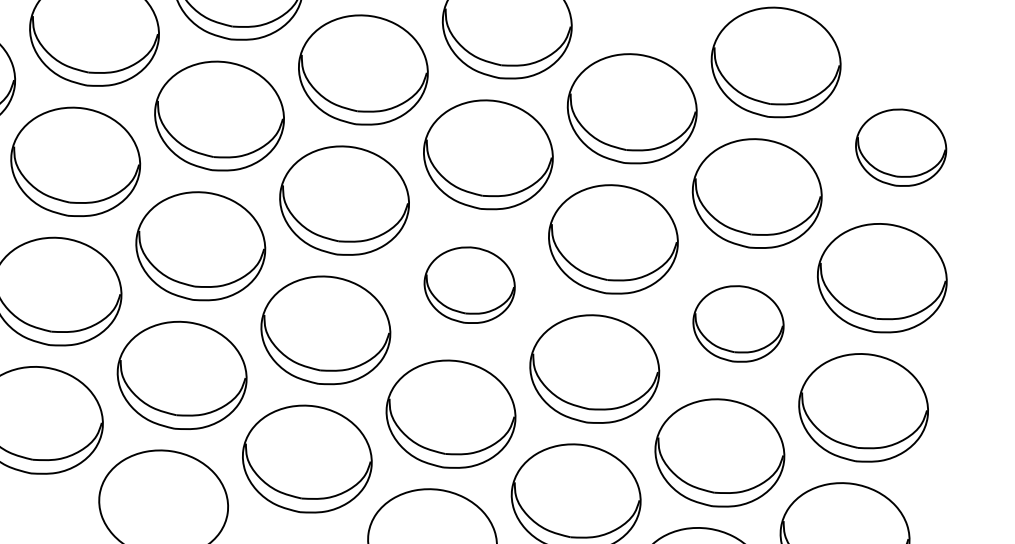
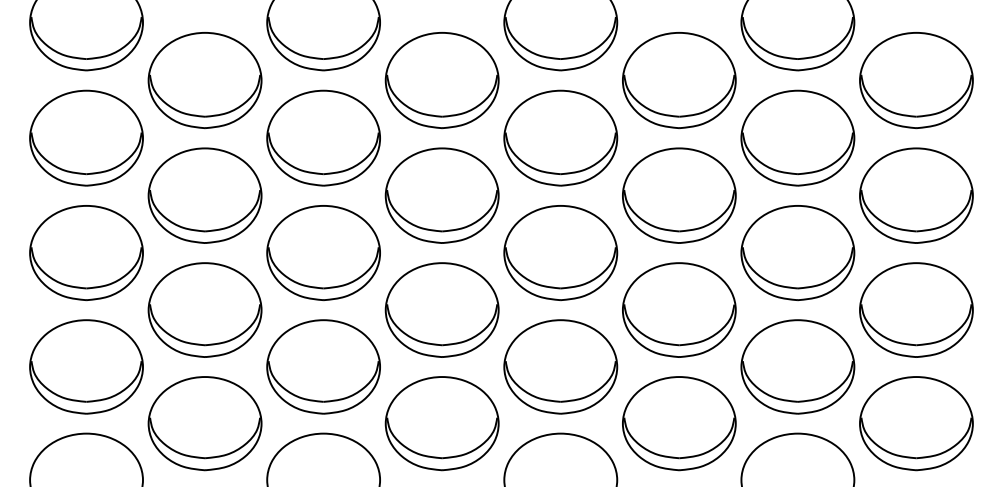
part: (901, 147) -> (916, 80), size x1.43
part: (469, 285) -> (560, 253), size x1.43
part: (738, 324) -> (797, 253), size x1.43

